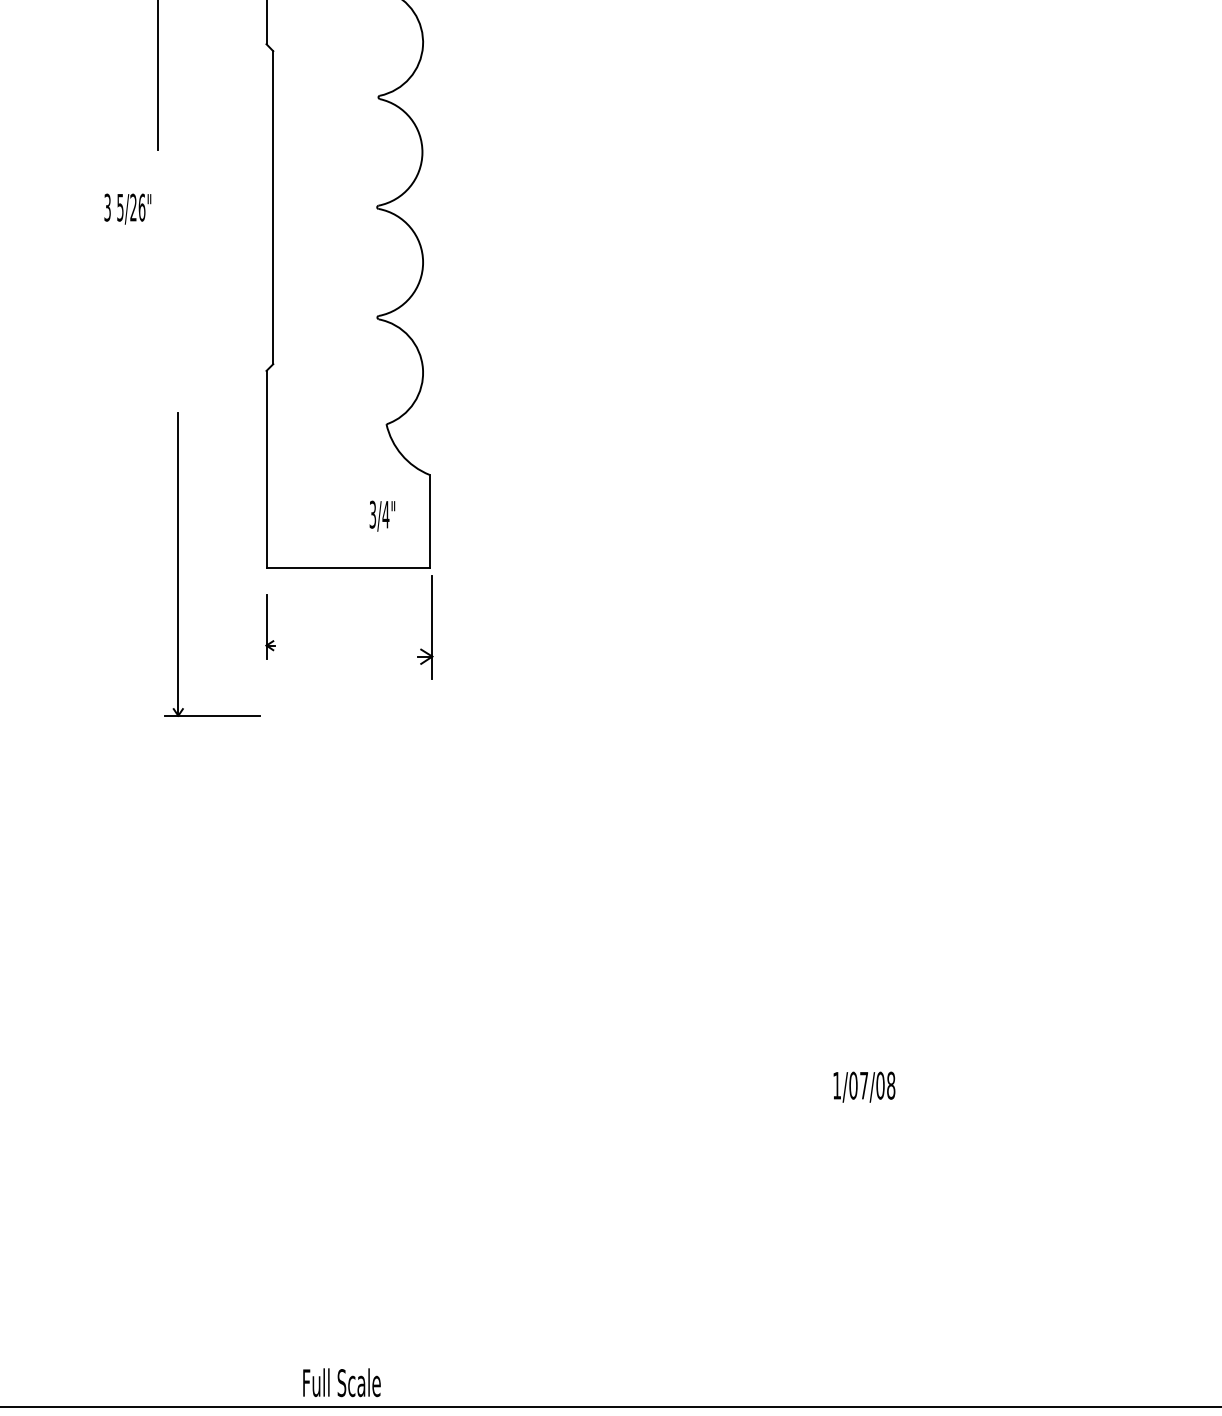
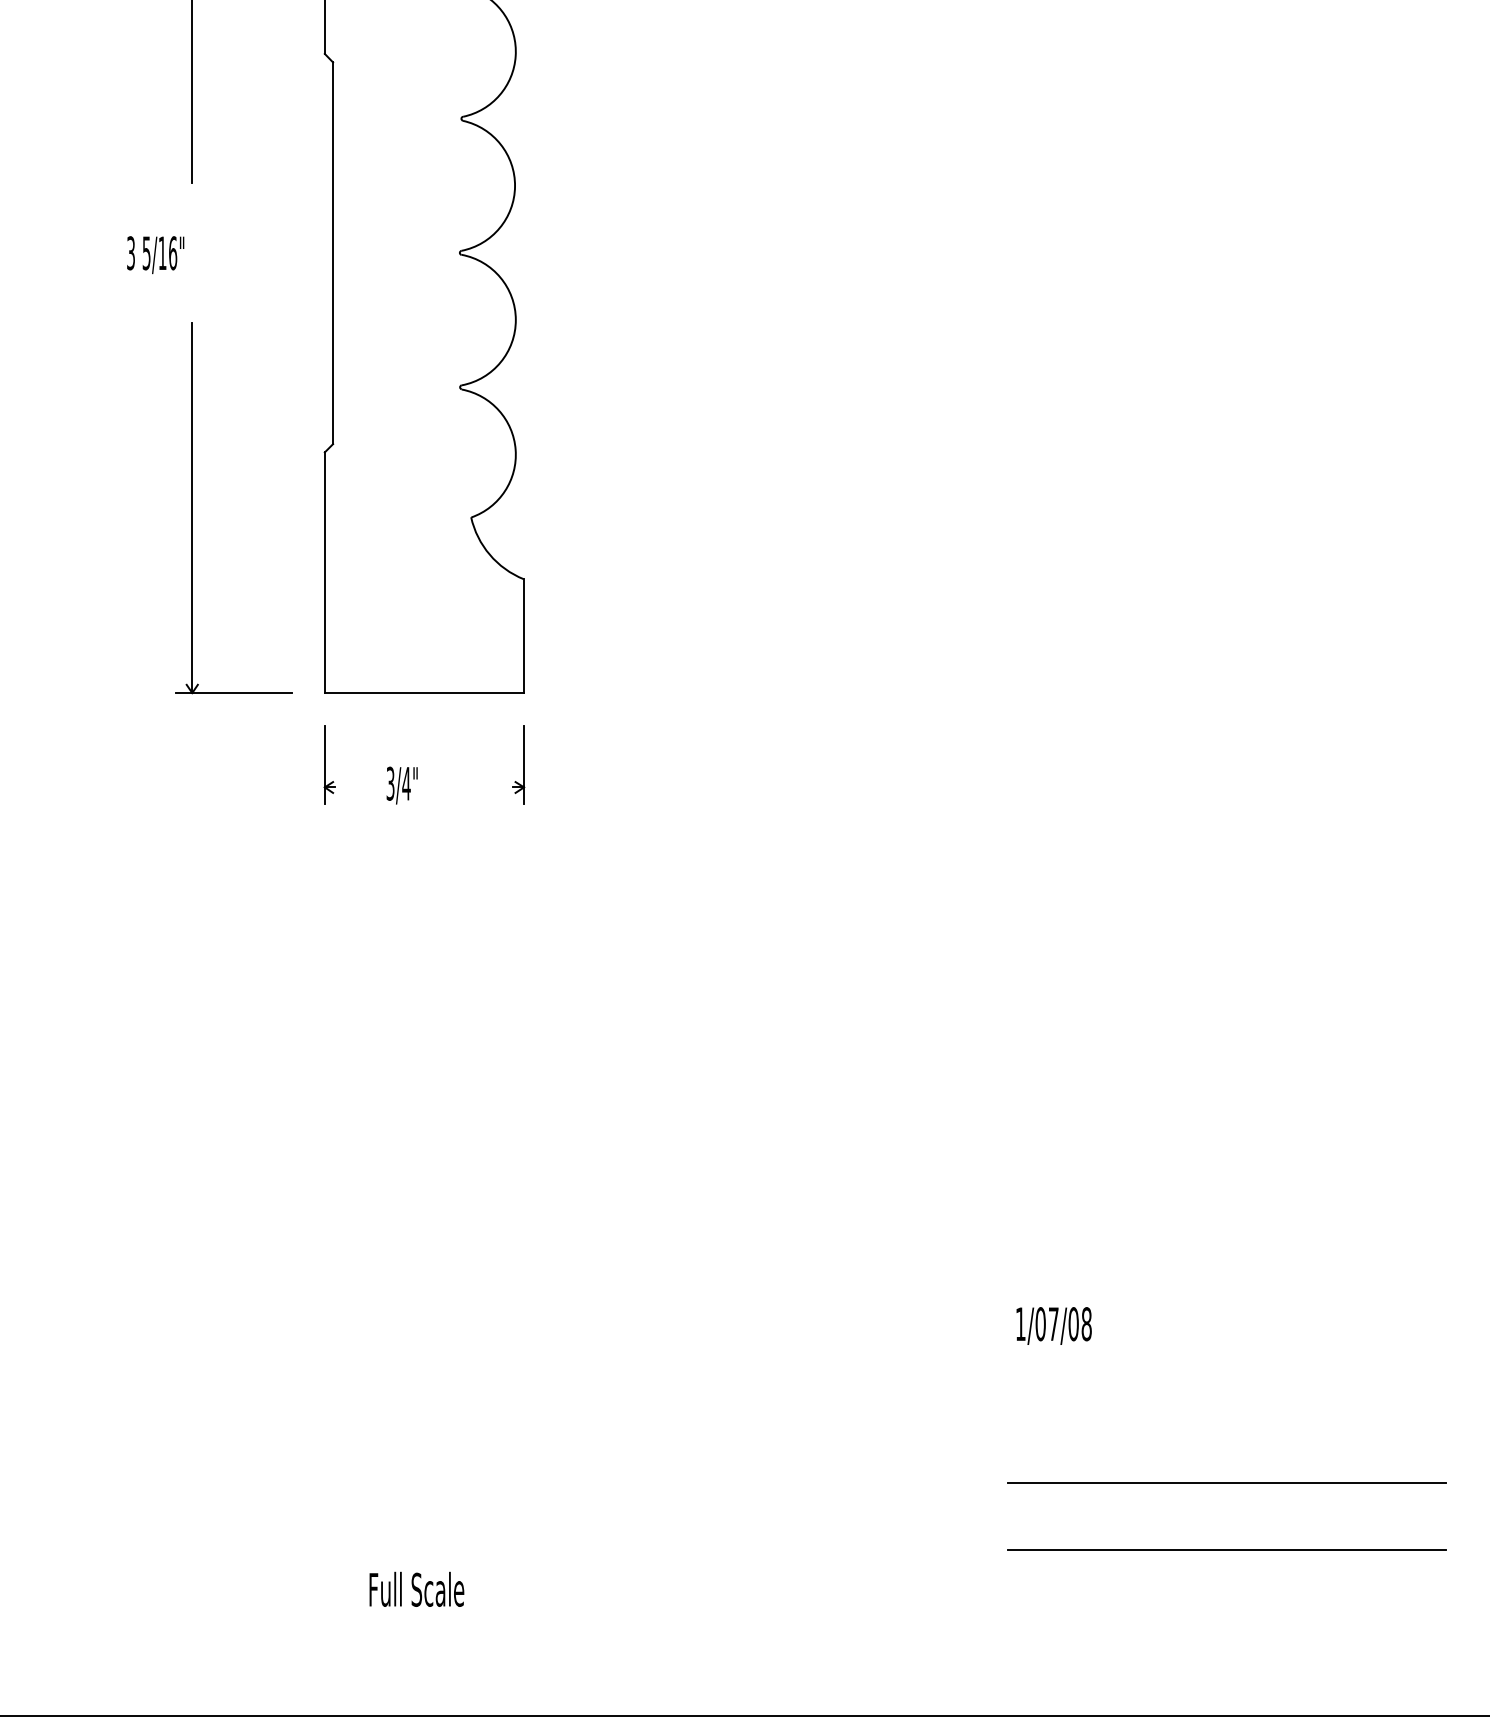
text: (133, 207) -> (162, 252), 5/26" -> 5/16"
text: (381, 516) -> (401, 785), moved
part: (178, 564) -> (192, 508), moved
part: (425, 626) -> (518, 764), size x0.62
line: (1005, 1215) -> (1226, 1482), added
line: (1005, 1270) -> (1226, 1549), added
text: (341, 1381) -> (416, 1588), moved

